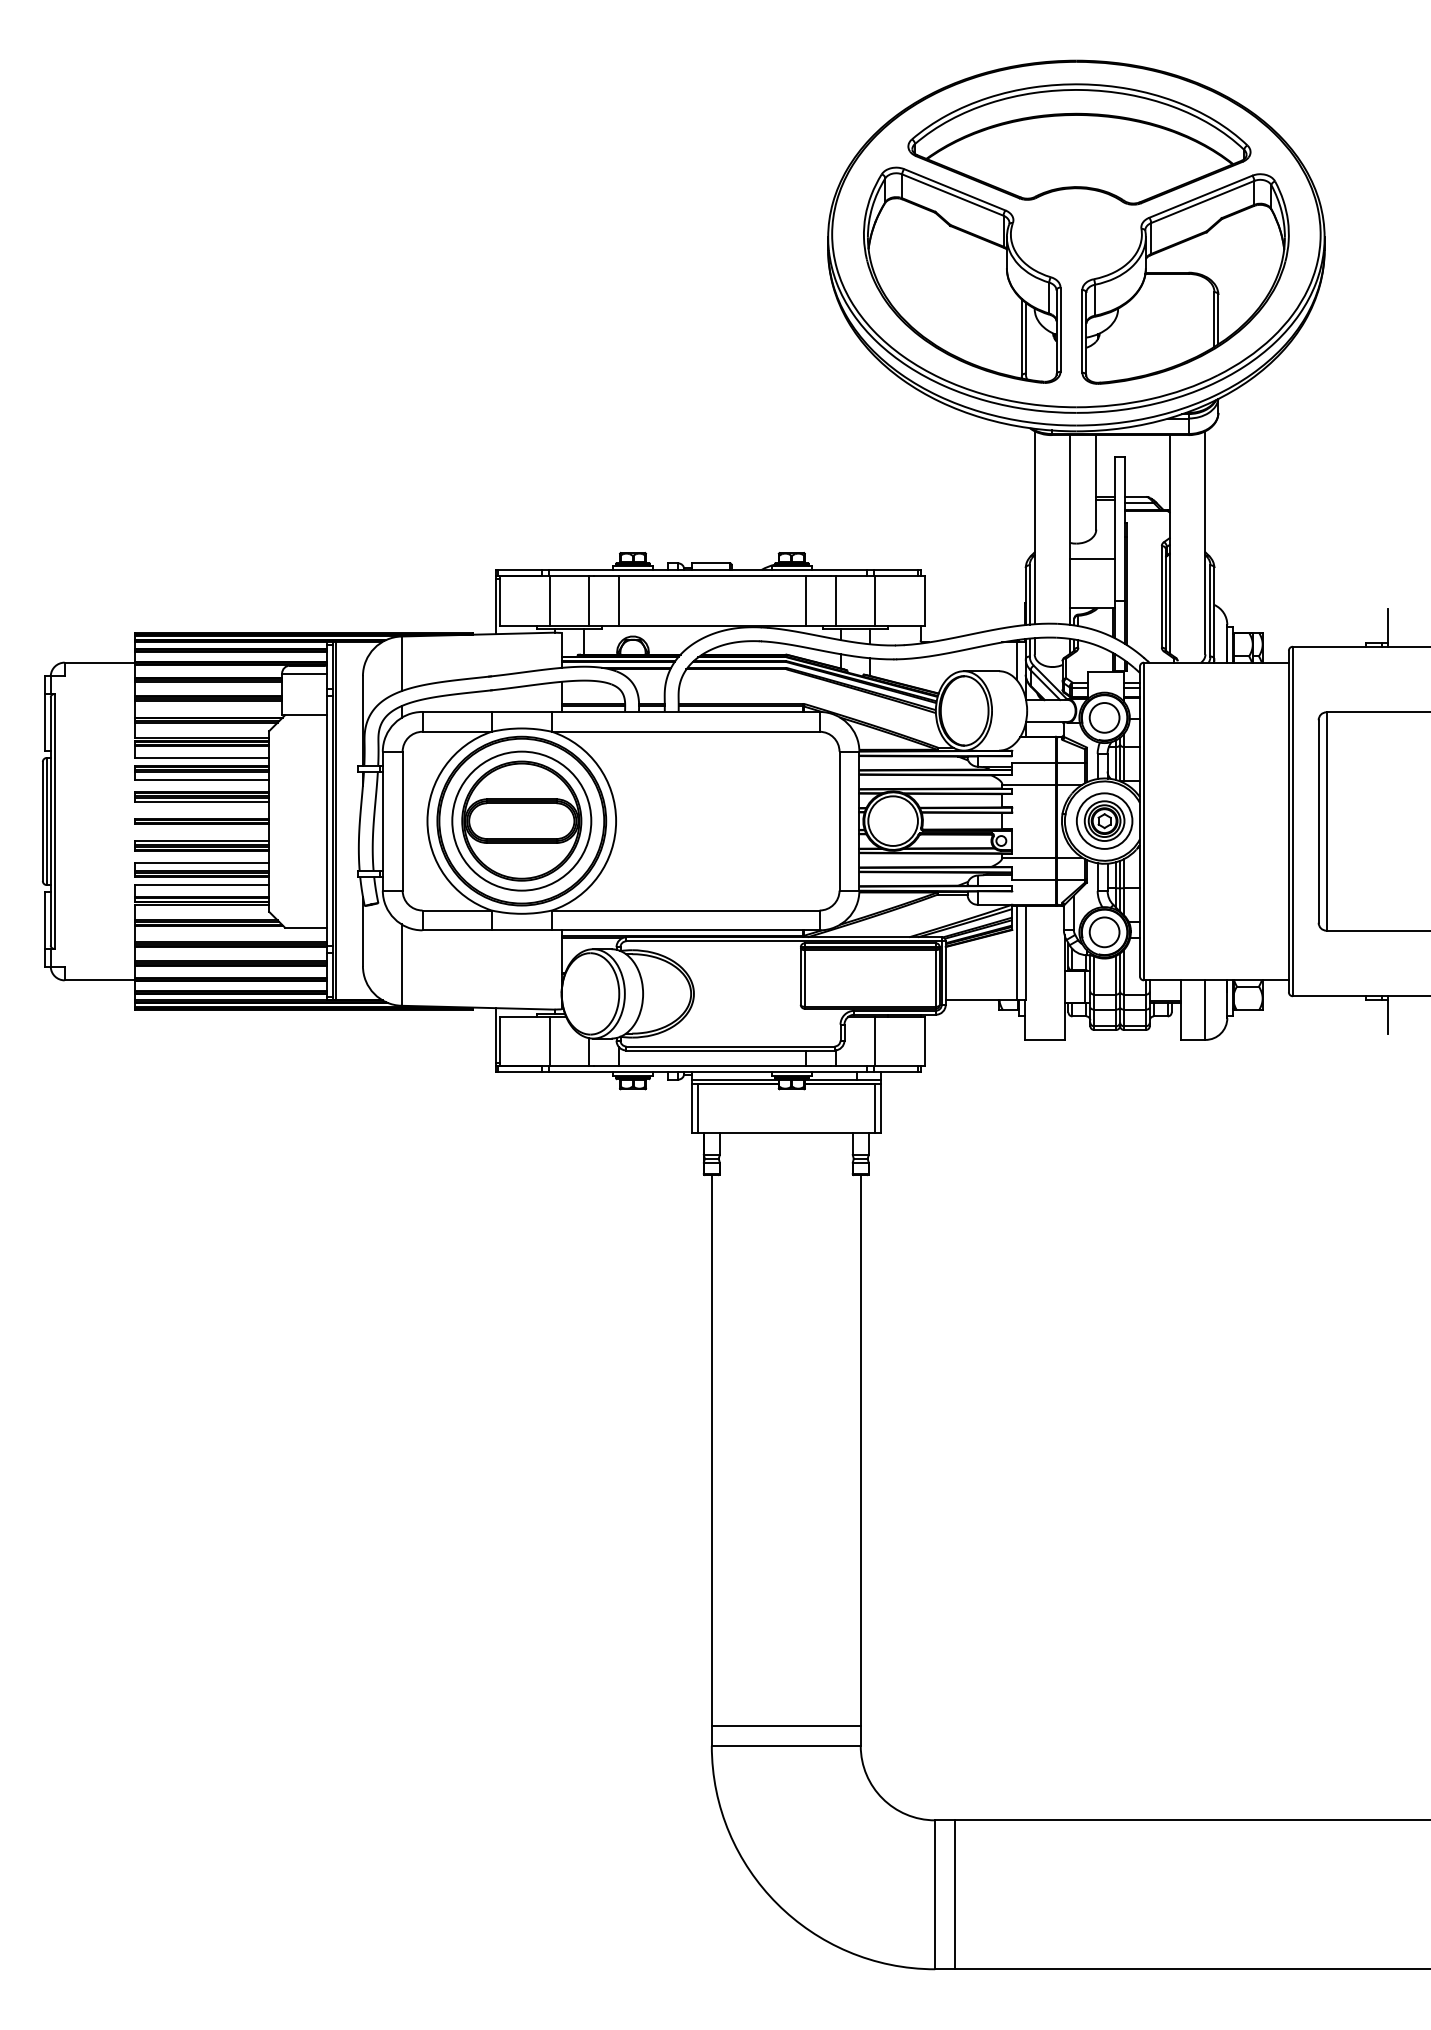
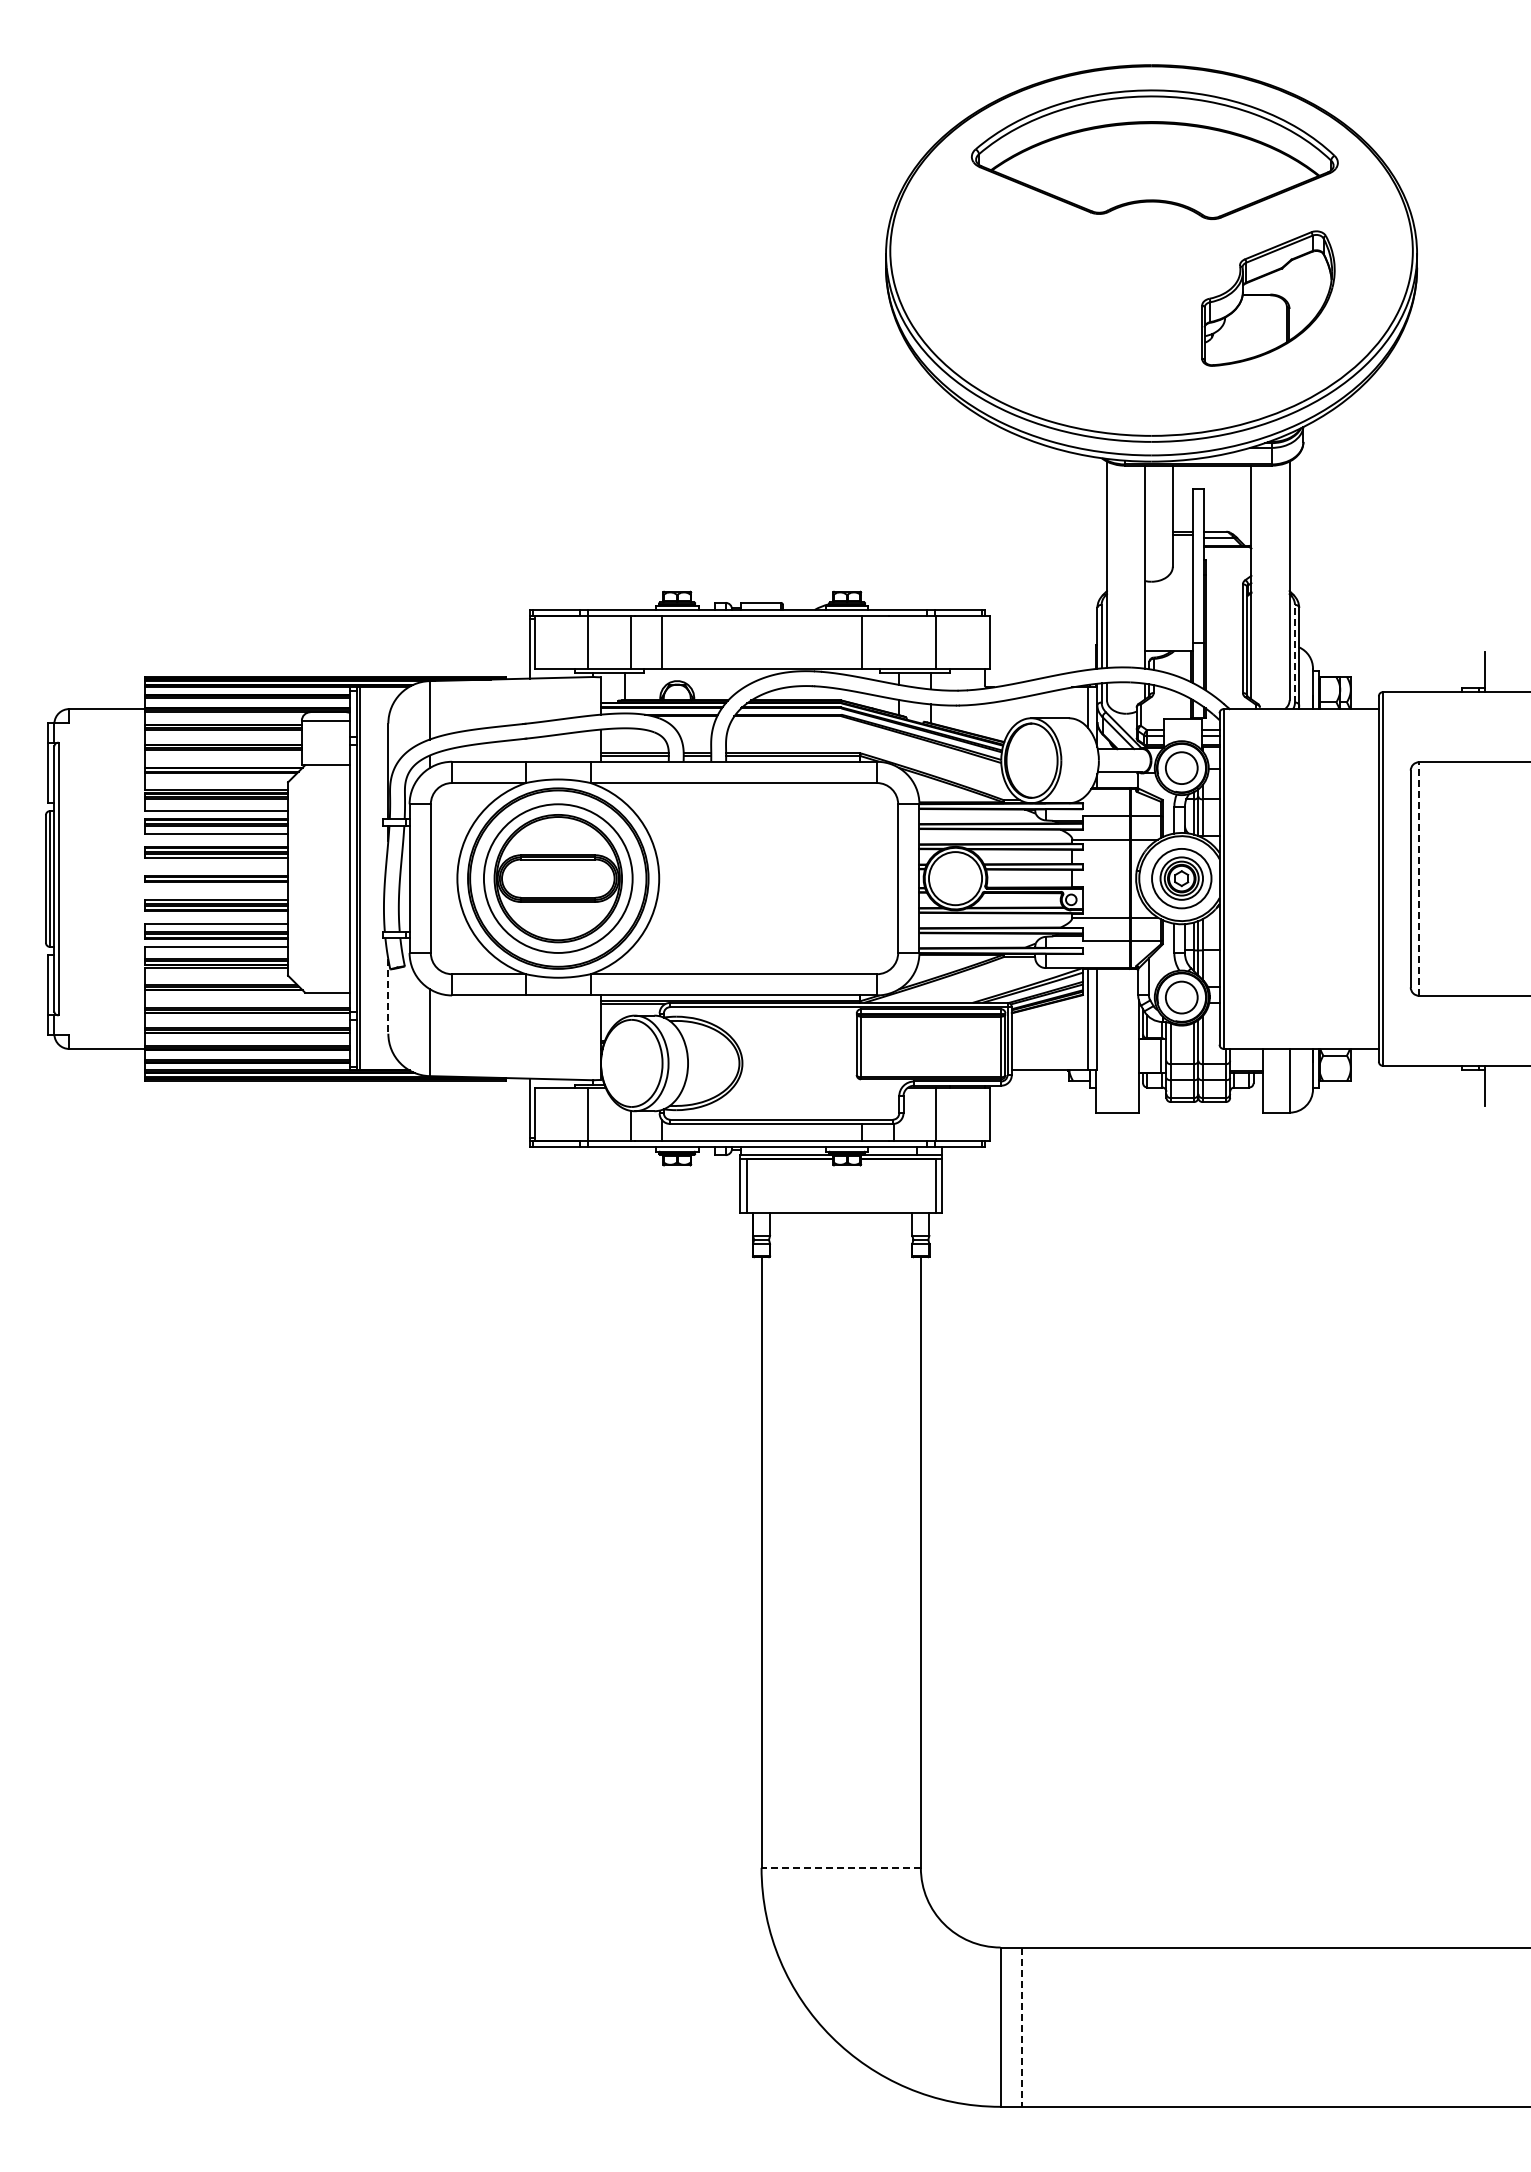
part: (962, 275) -> (1029, 294), removed
part: (1185, 278) -> (1268, 298), size x0.6
line: (1093, 559) -> (1169, 598), removed
line: (835, 600) -> (893, 642), removed
line: (1210, 610) -> (1294, 653), solid -> dashed
line: (1326, 821) -> (1419, 879), solid -> dashed
line: (363, 932) -> (388, 997), solid -> dashed
line: (785, 1725) -> (840, 1846), removed
line: (786, 1745) -> (841, 1867), solid -> dashed
line: (954, 1895) -> (1021, 2027), solid -> dashed

